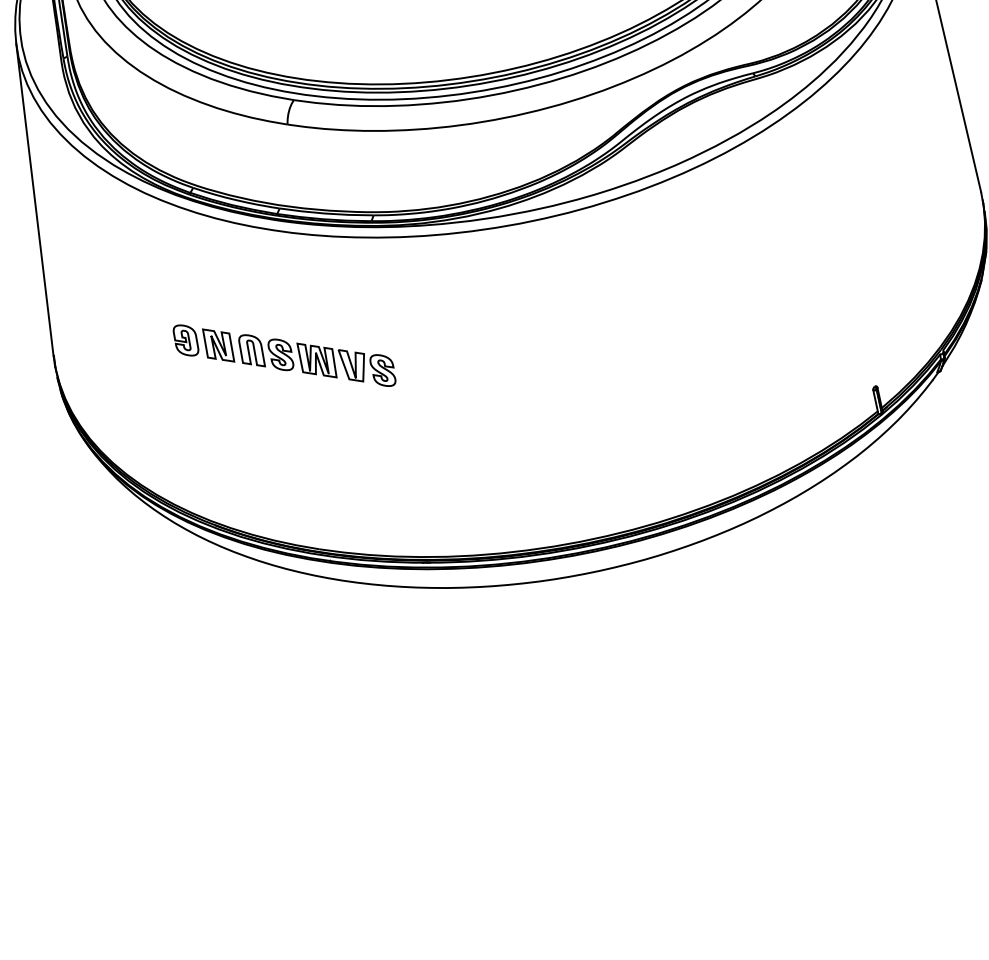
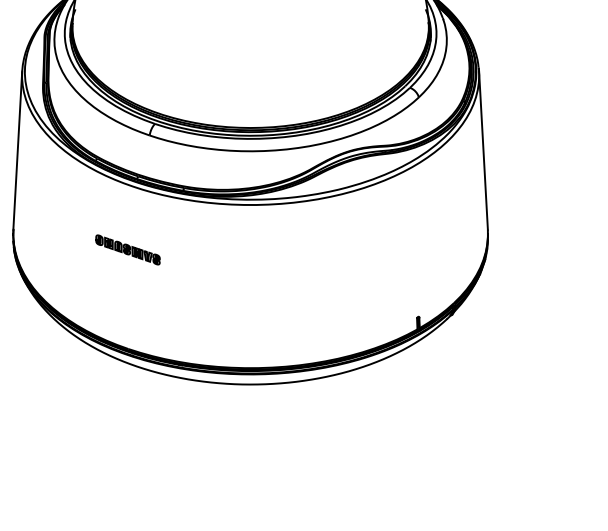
part: (283, 355) -> (127, 249), size x0.6

